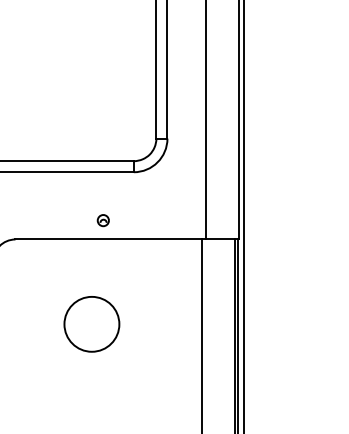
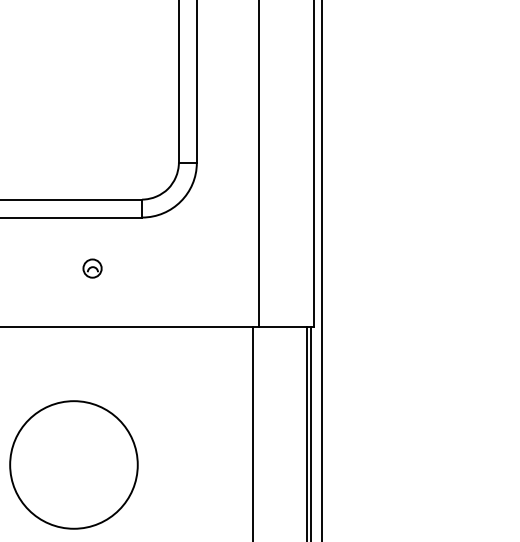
part: (102, 220) -> (91, 268), moved
circle: (91, 324) -> (73, 465), size x1.43

